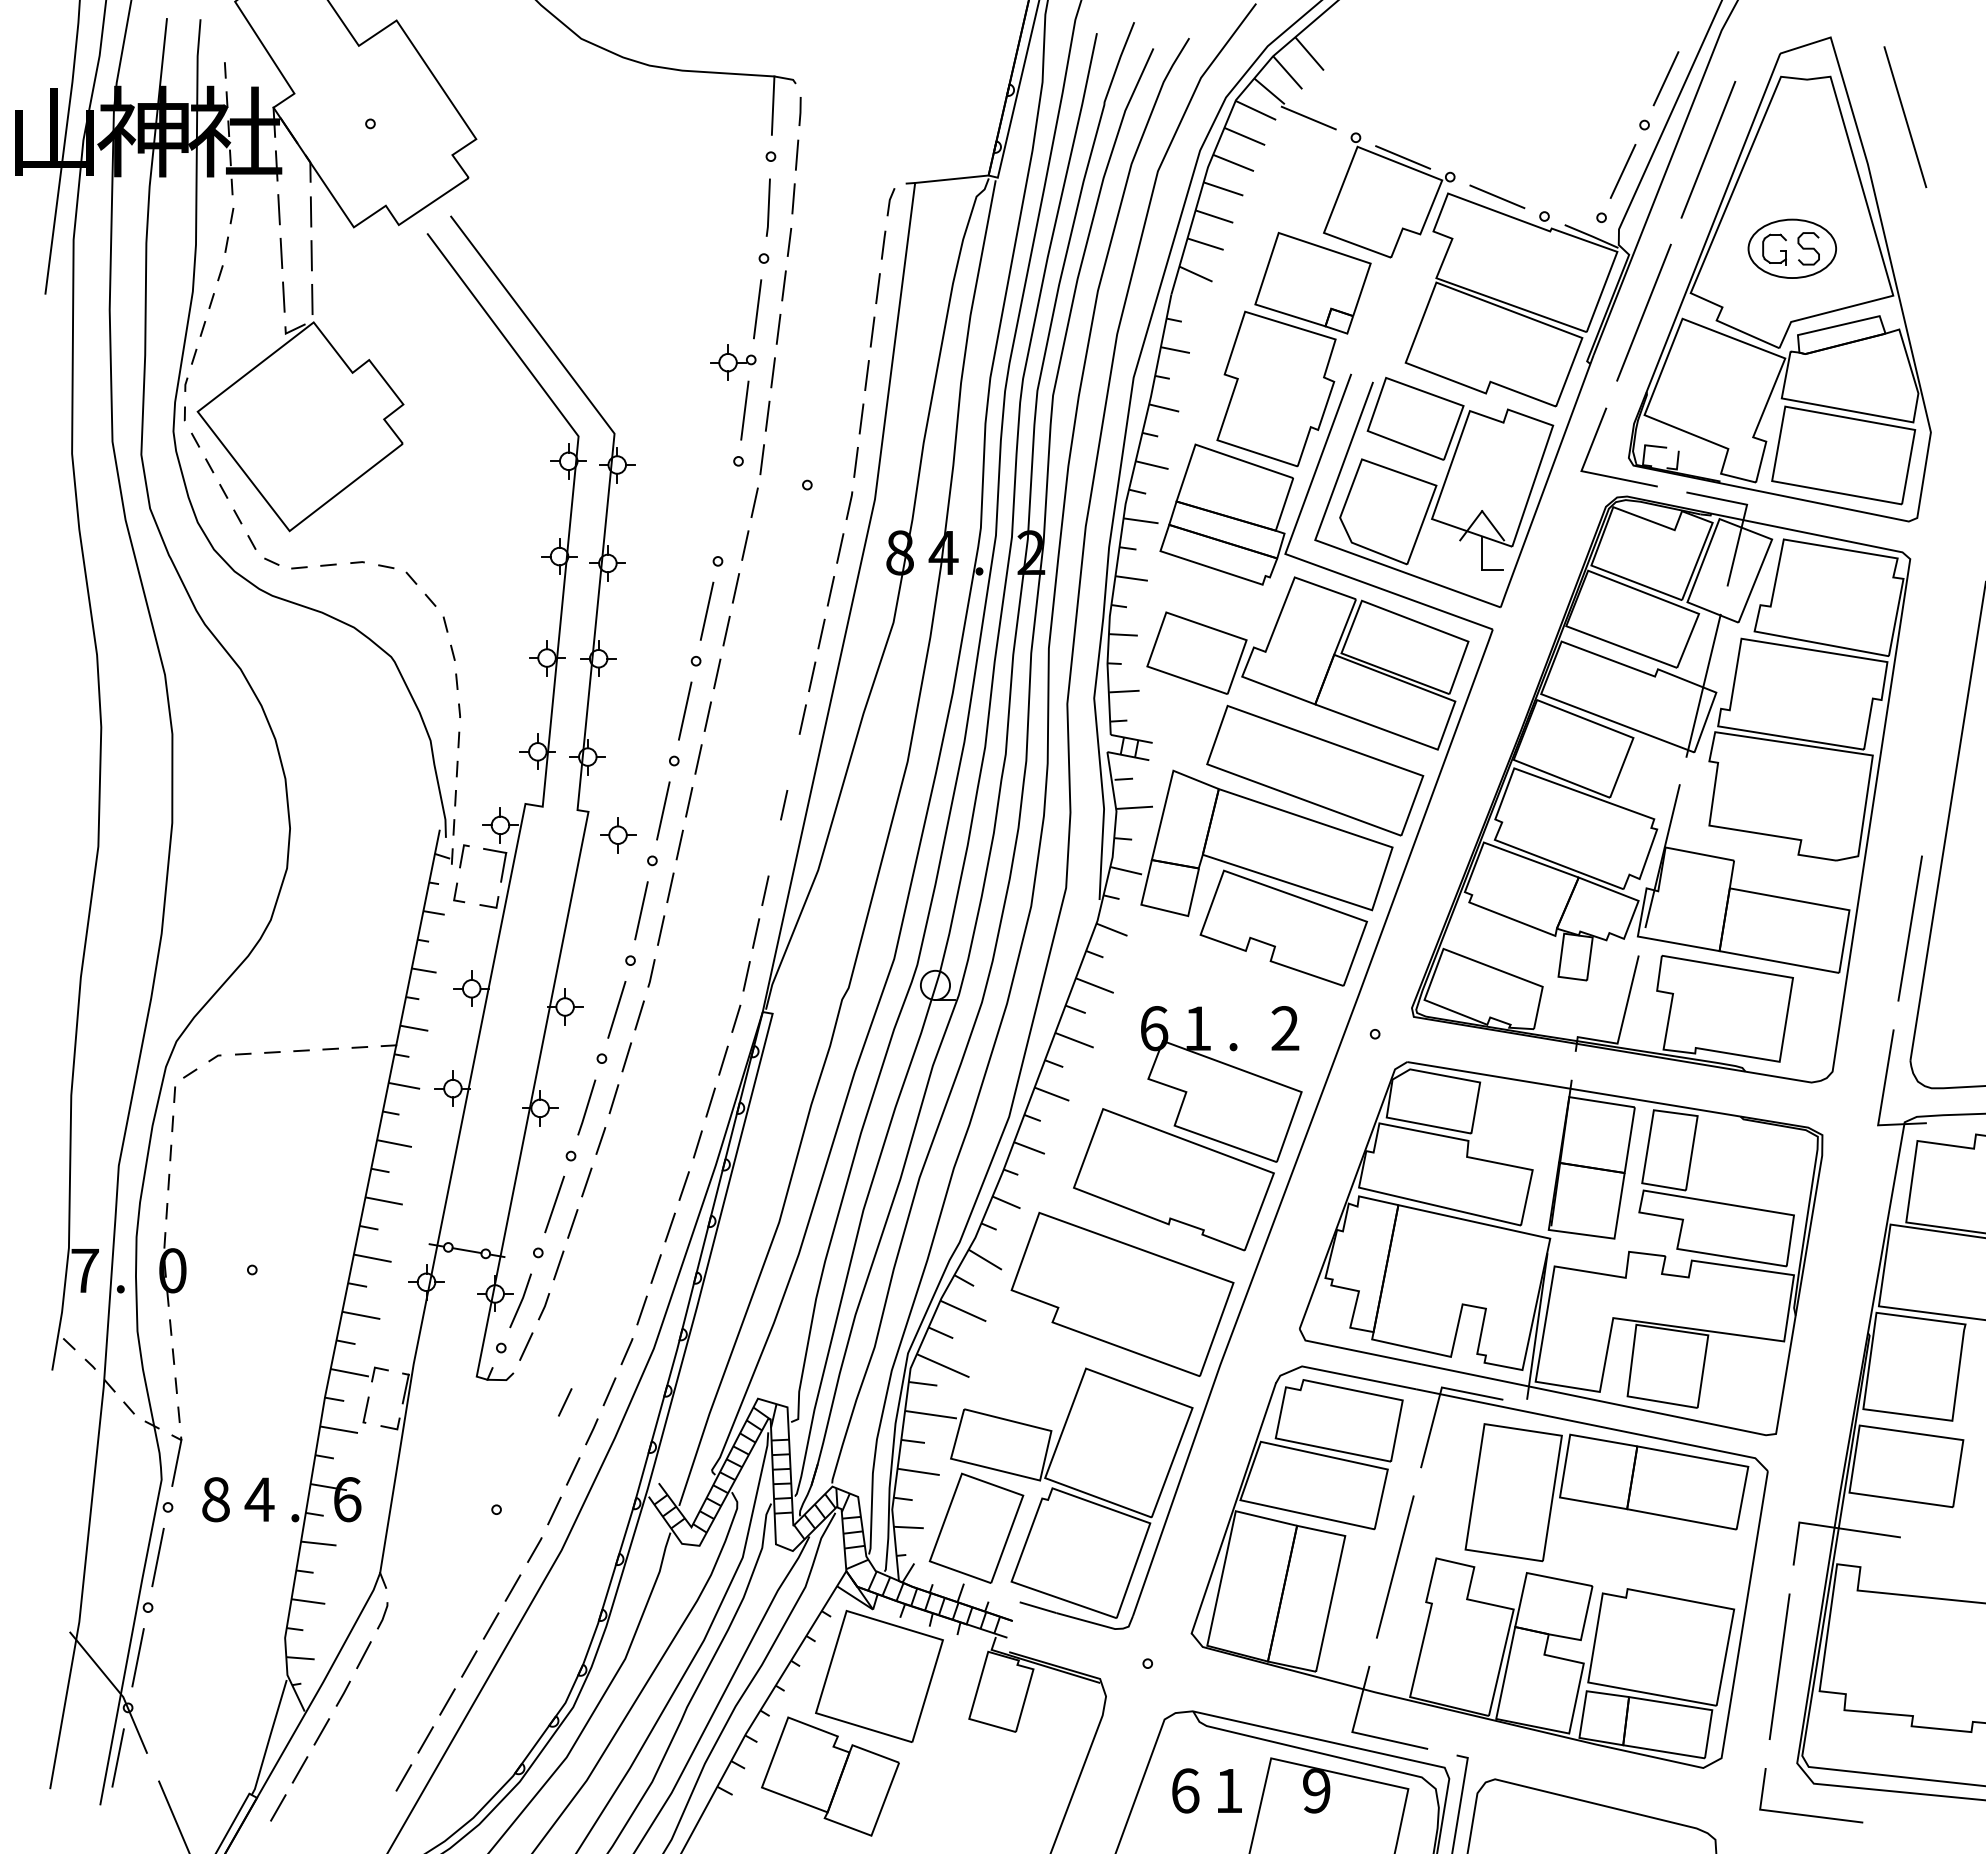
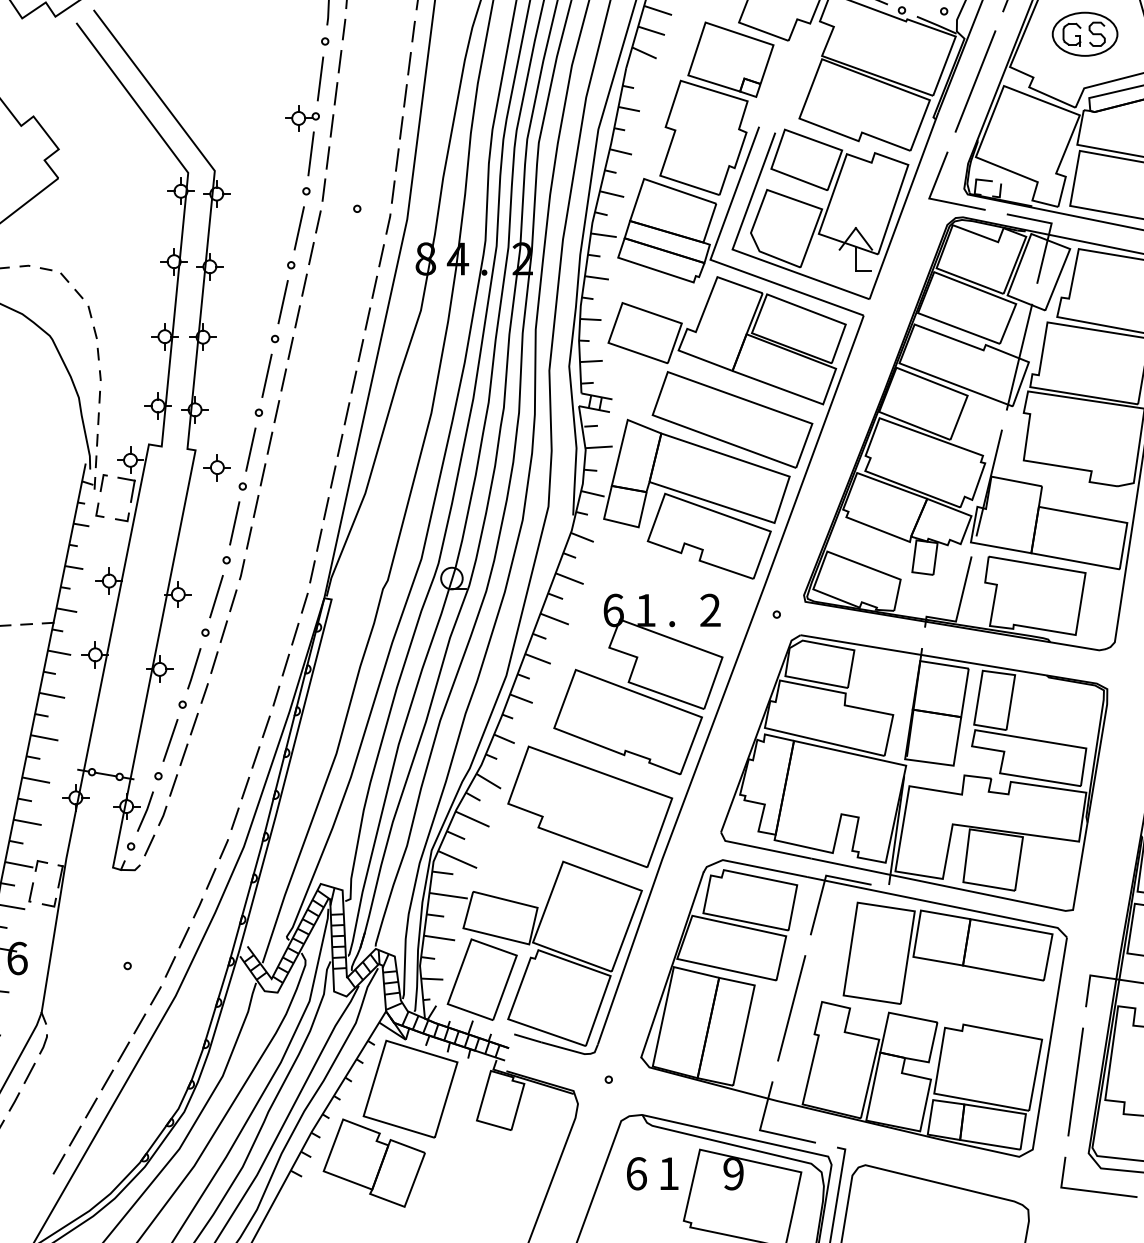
line: (728, 511) -> (299, 228), added
line: (793, 762) -> (347, 413), added
line: (774, 847) -> (333, 476), added
line: (565, 1402) -> (178, 886), removed

